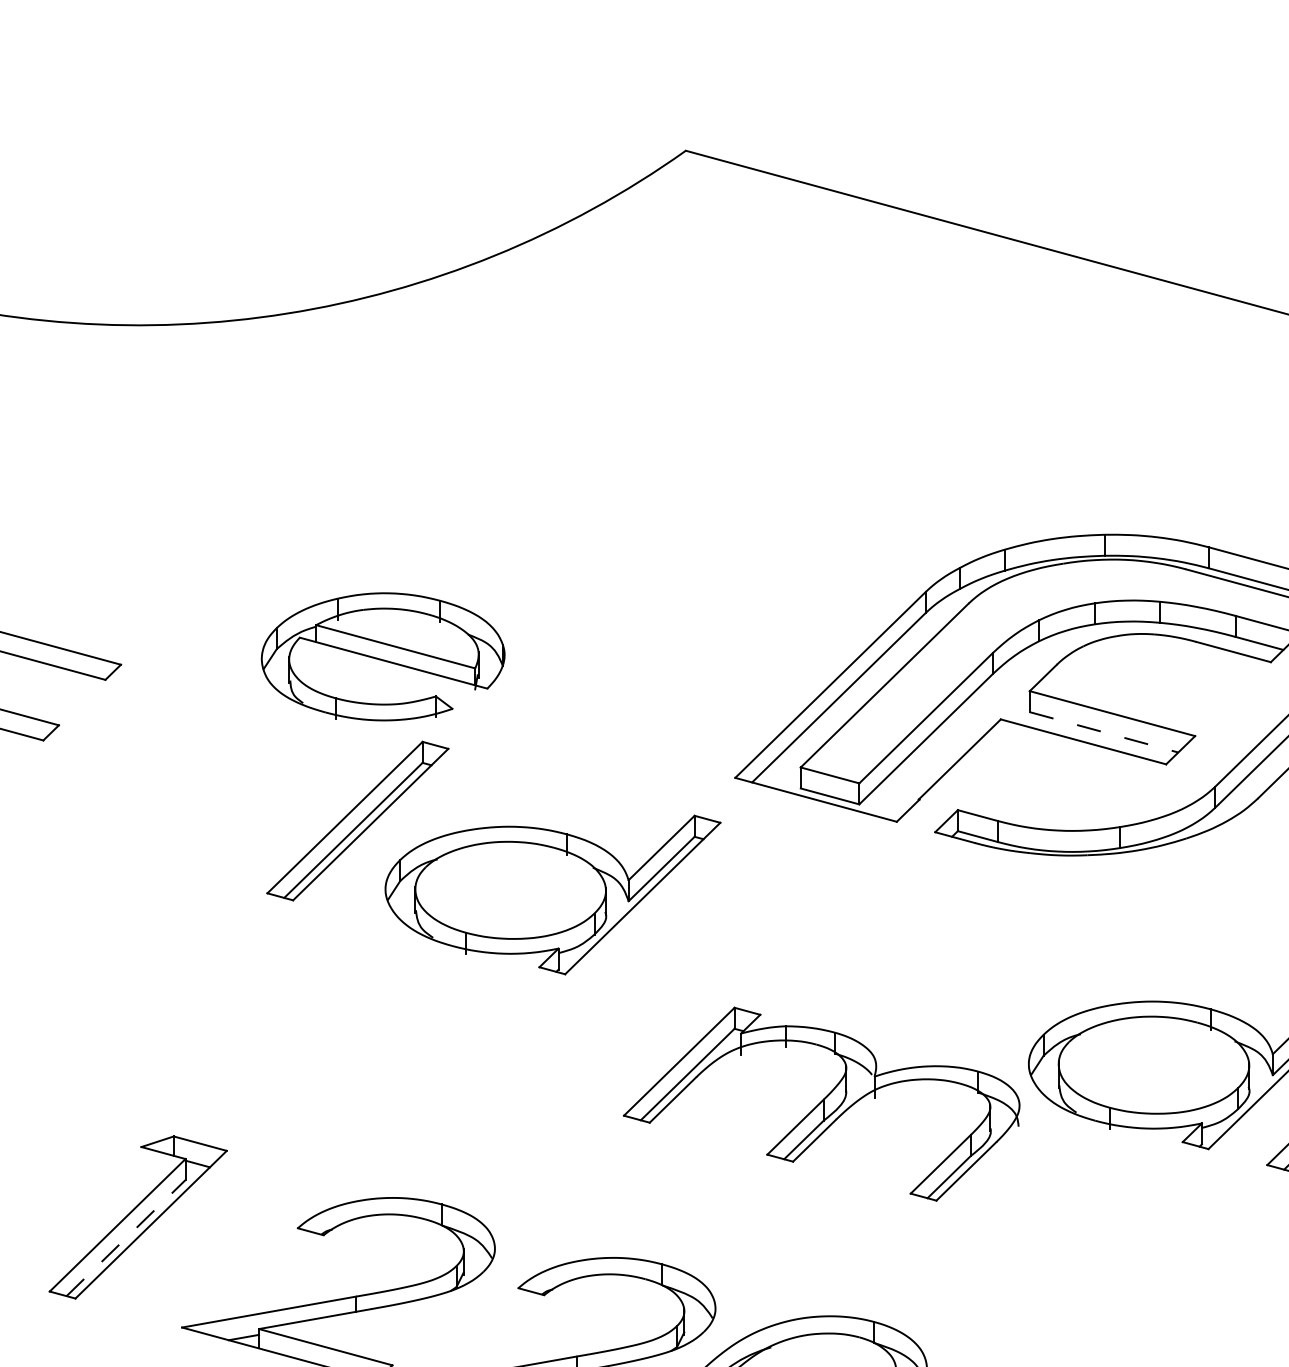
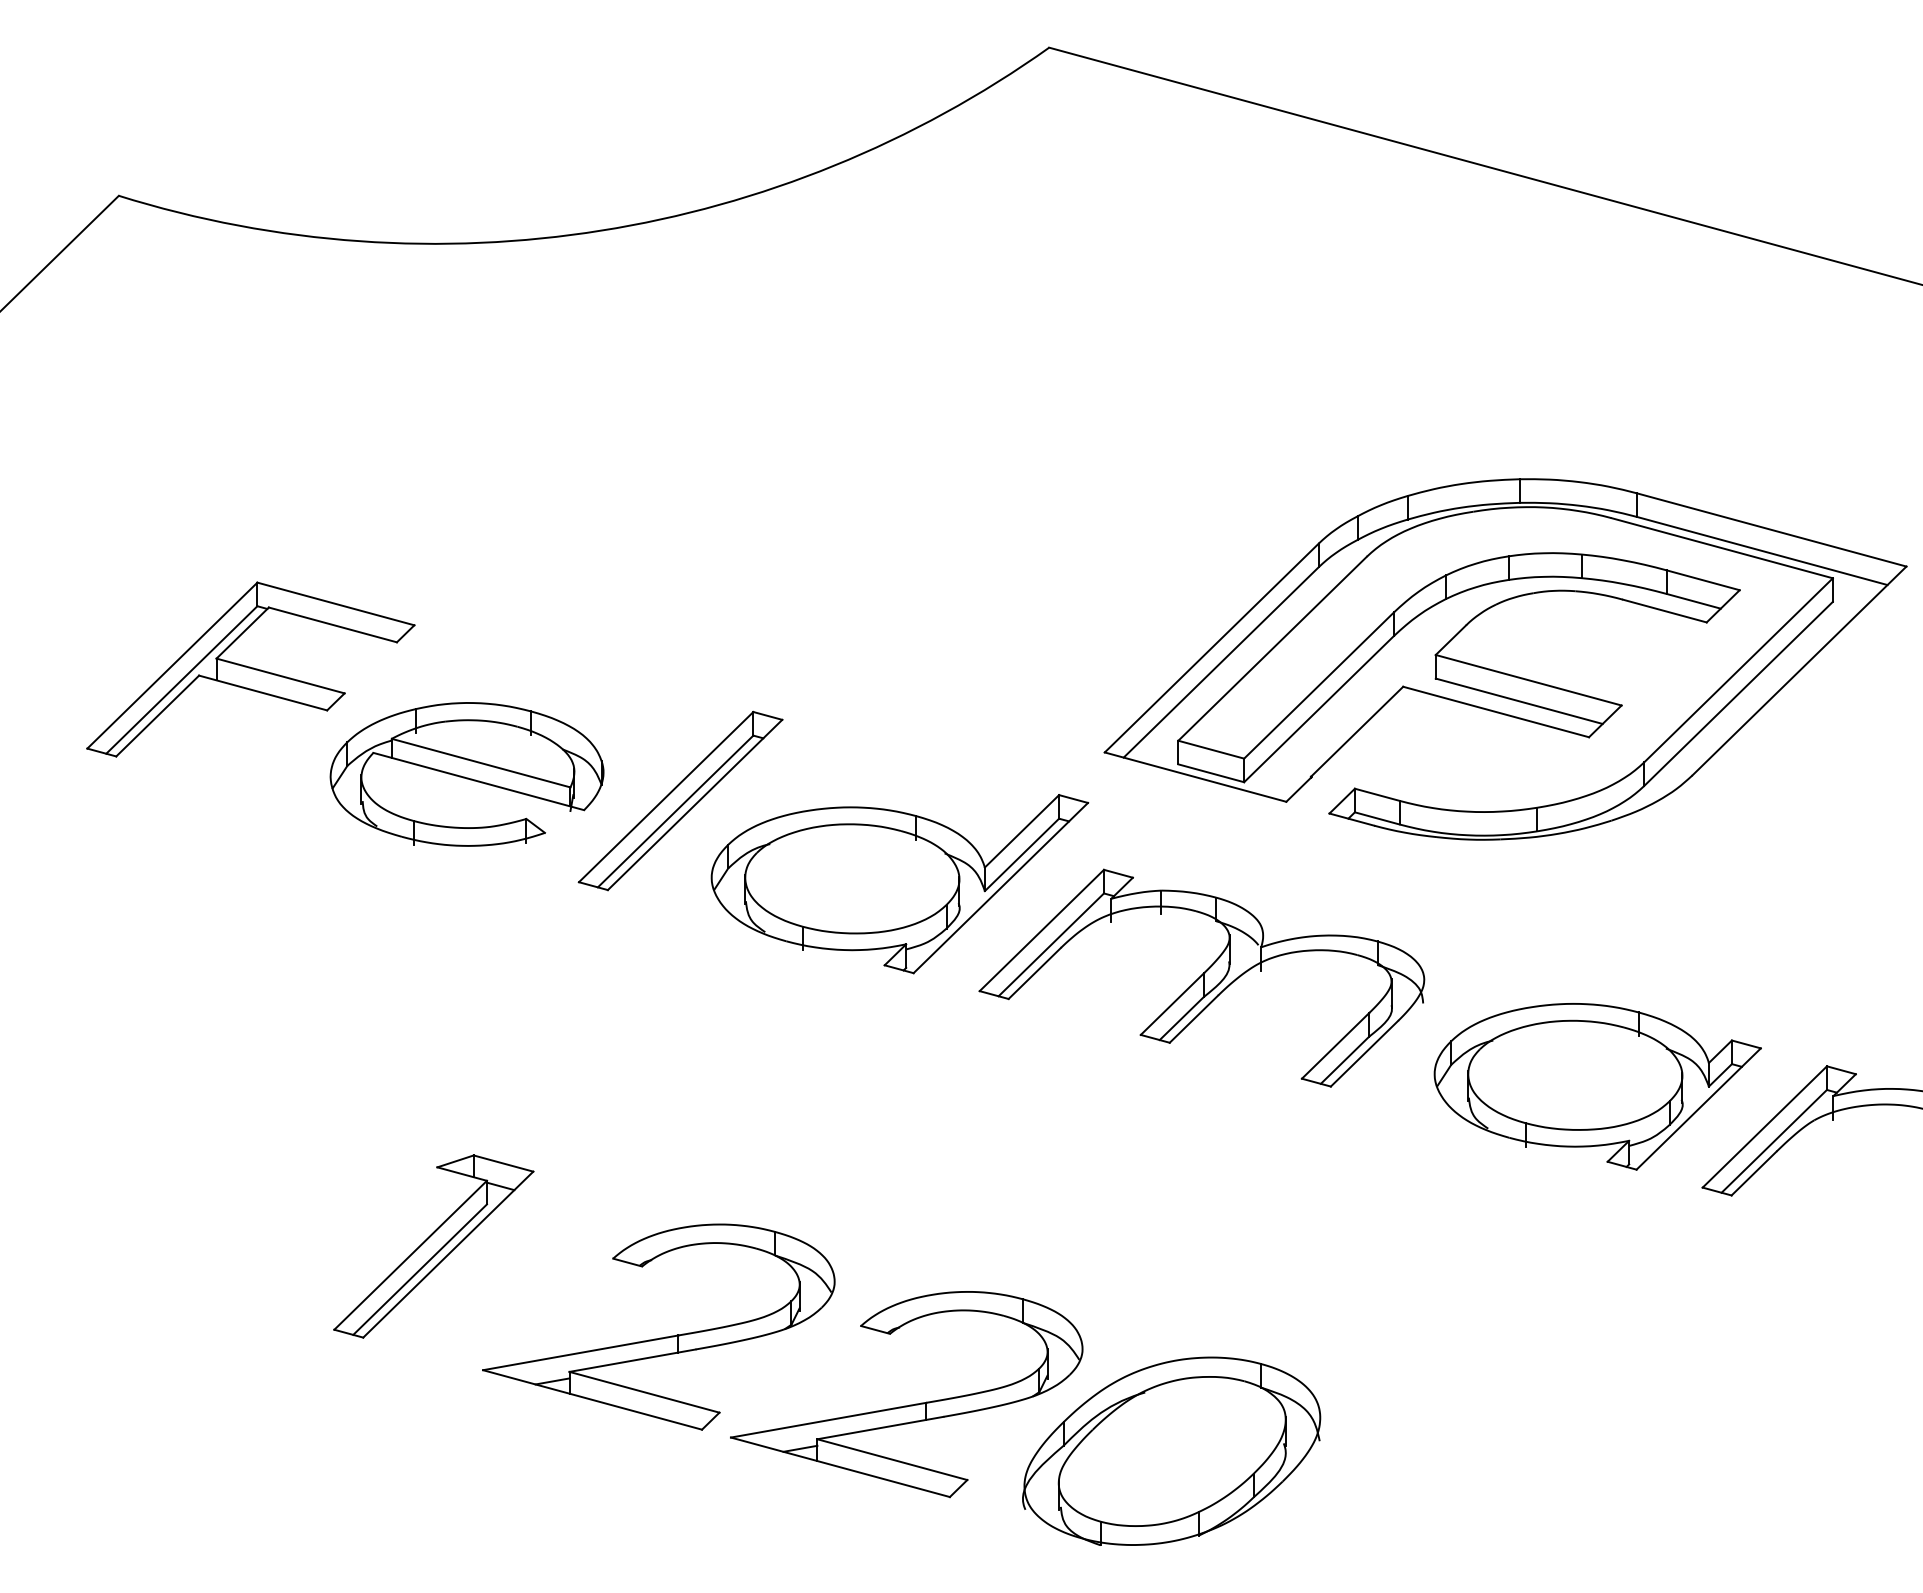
part: (382, 656) -> (466, 774), moved
line: (1104, 732) -> (1519, 701), dashed -> solid
part: (821, 1103) -> (1201, 977), moved
line: (126, 1237) -> (420, 1269), dashed -> solid

